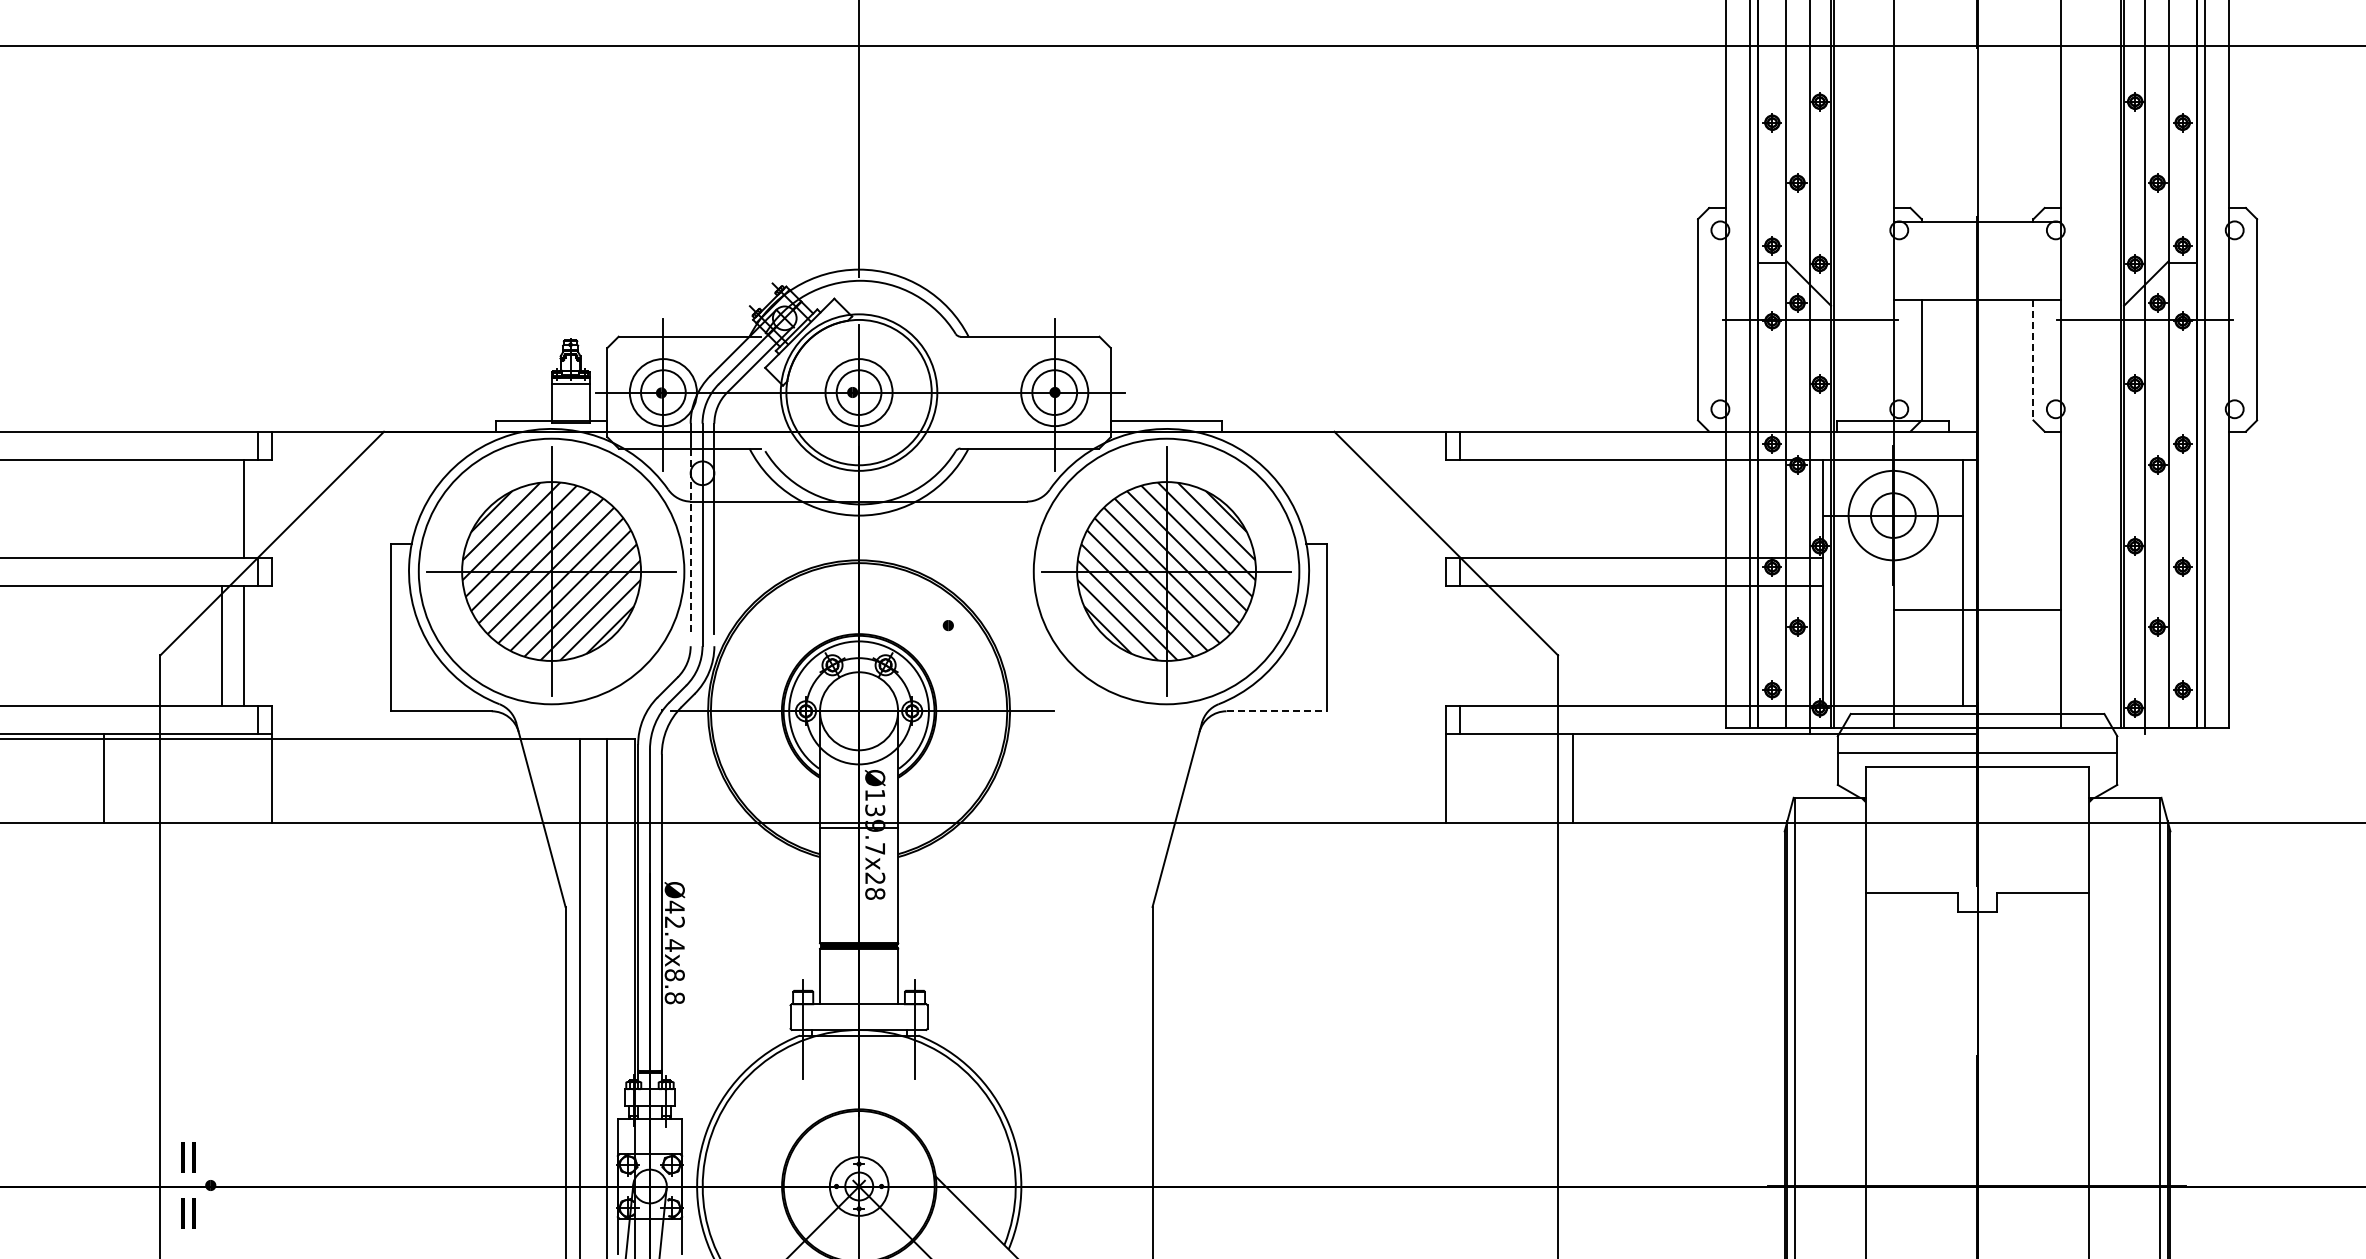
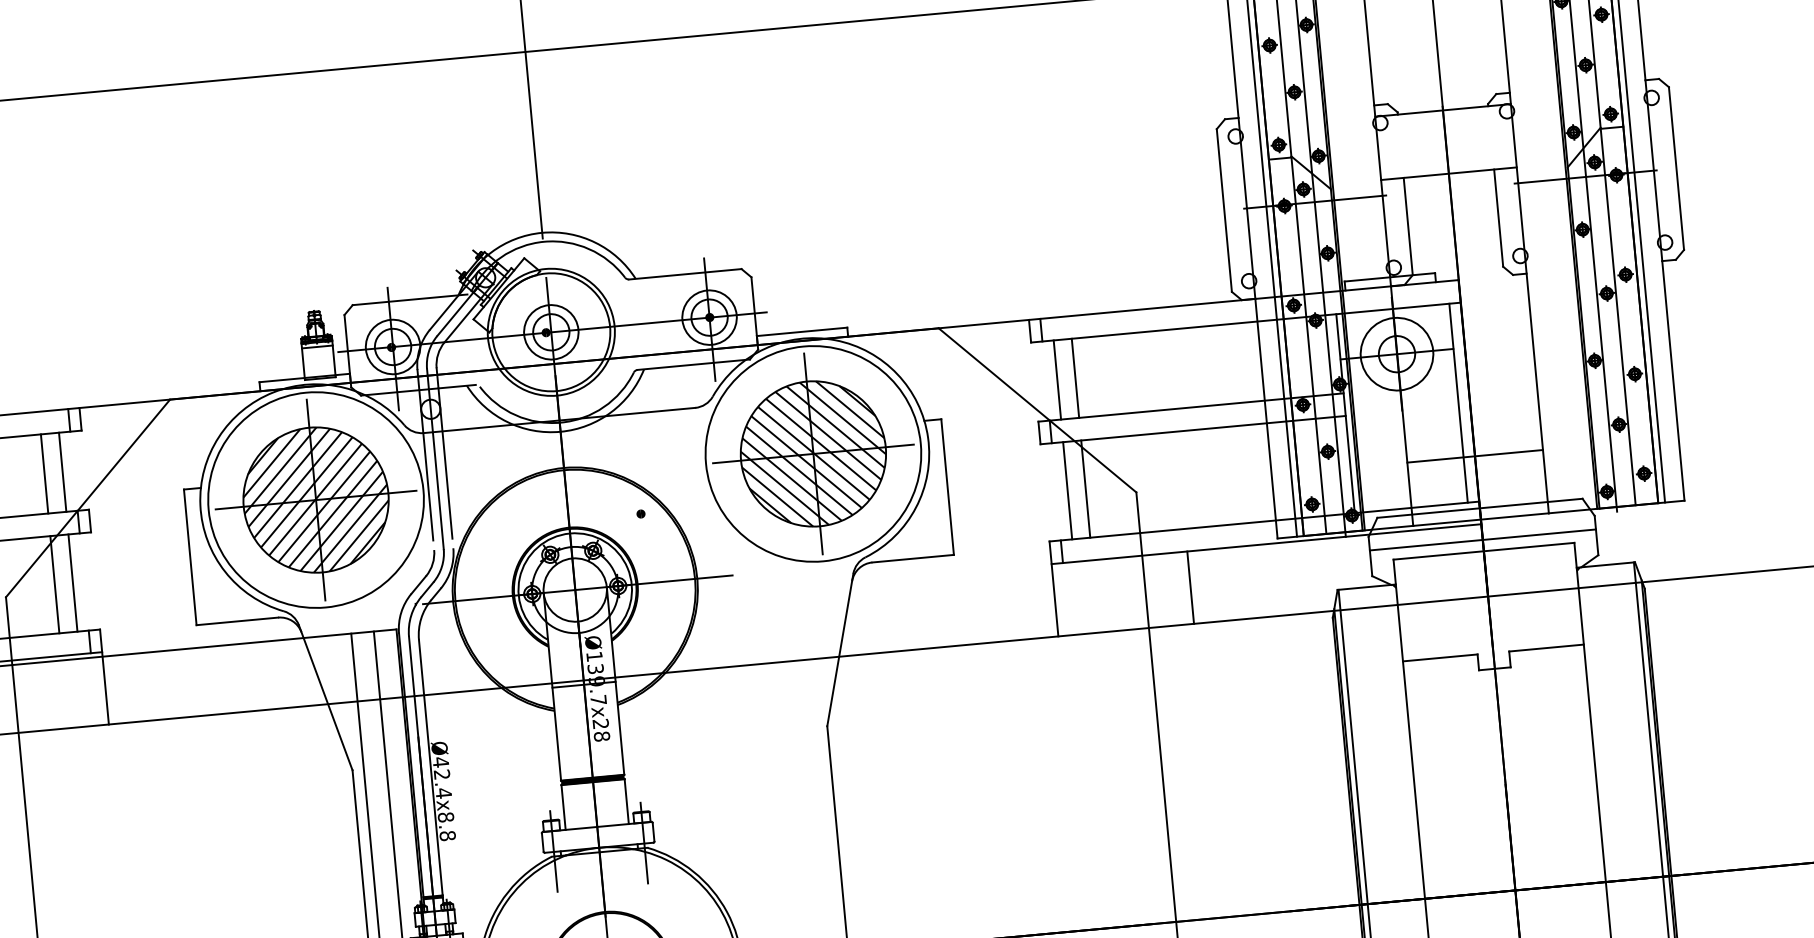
line: (2033, 360) -> (1498, 218), dashed -> solid
line: (221, 508) -> (44, 473), added
line: (1474, 508) -> (1057, 379), added
line: (1496, 508) -> (1075, 378), added
line: (690, 541) -> (426, 465), dashed -> solid
line: (1977, 609) -> (1475, 456), moved
line: (1474, 645) -> (1068, 490), added
line: (1496, 645) -> (1085, 489), added
line: (1277, 711) -> (913, 558), dashed -> solid
line: (1572, 778) -> (1190, 587), moved

